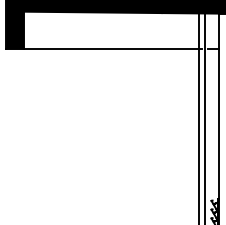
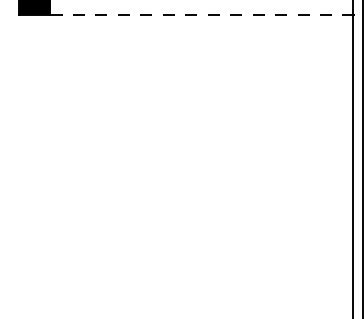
line: (113, 49) -> (204, 14), solid -> dashed

